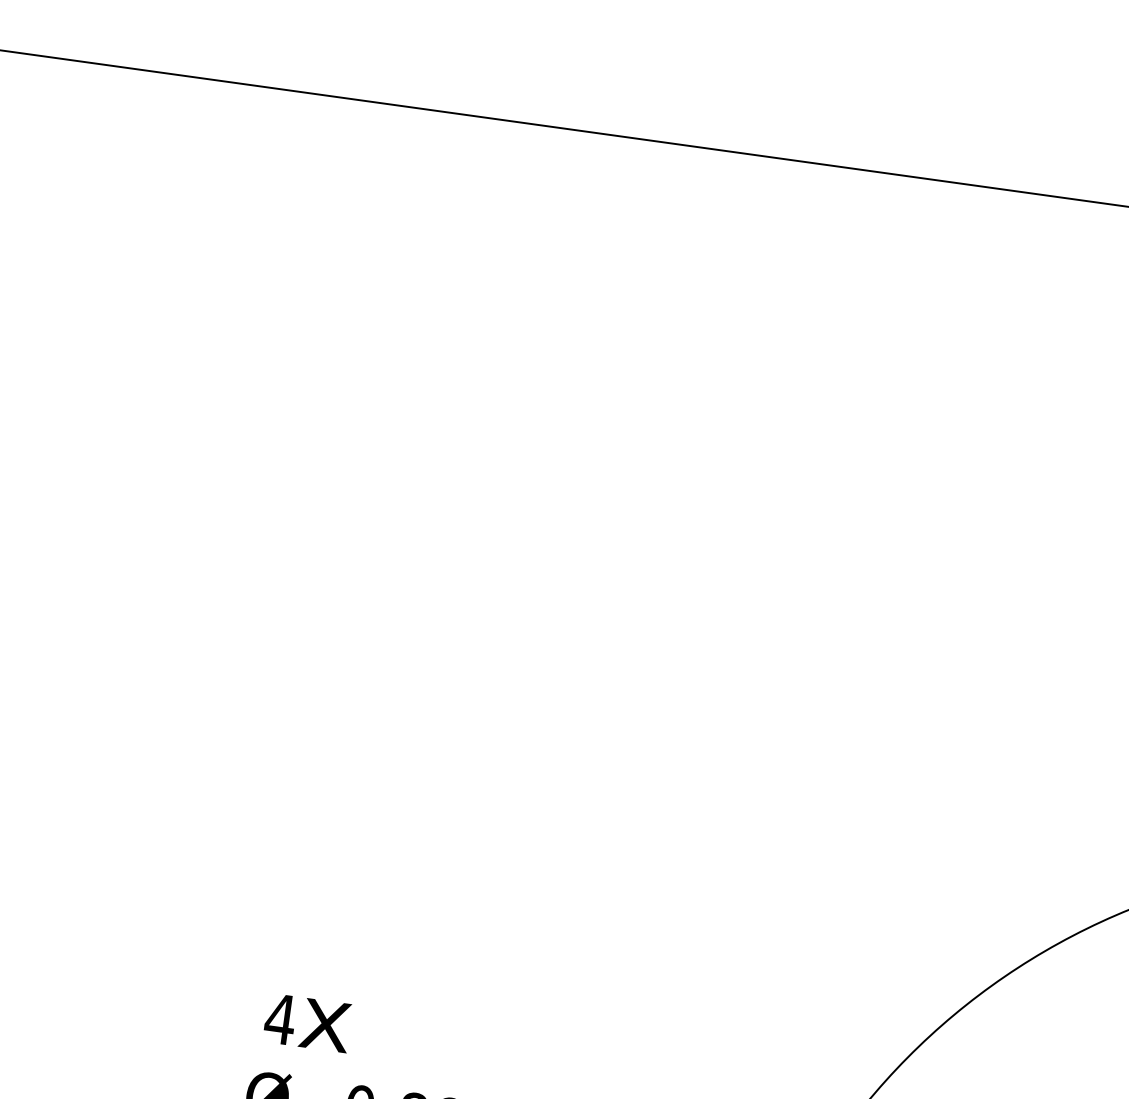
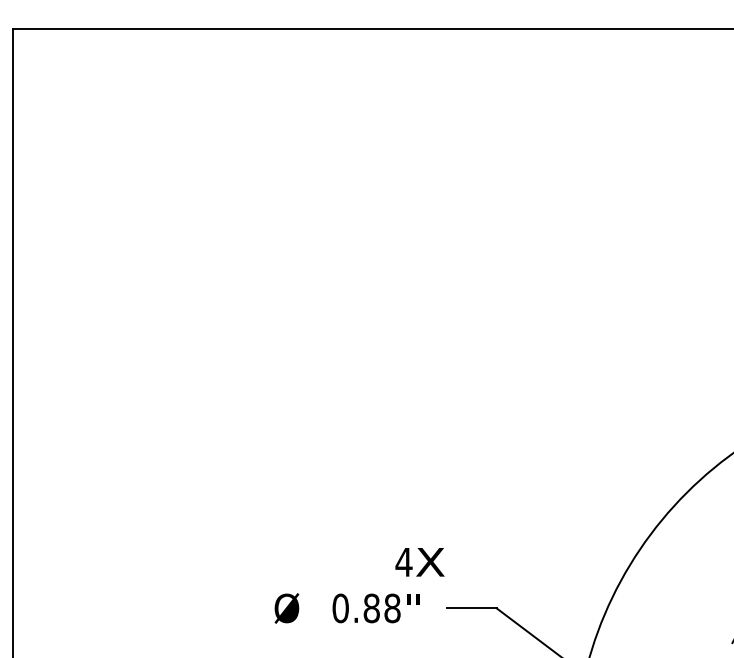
text: (306, 1023) -> (419, 562), moved

